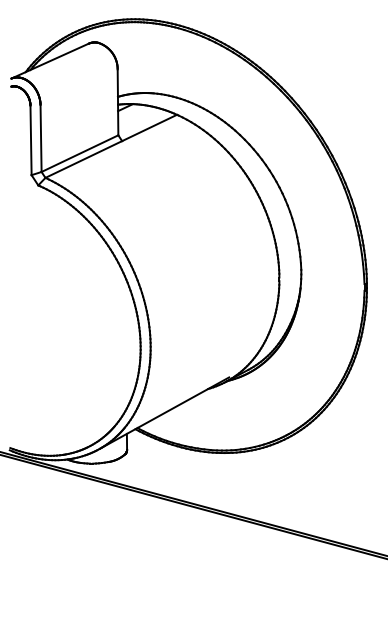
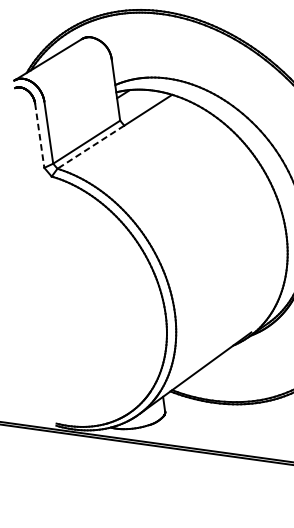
line: (31, 140) -> (40, 135), solid -> dashed
line: (83, 159) -> (90, 147), solid -> dashed

